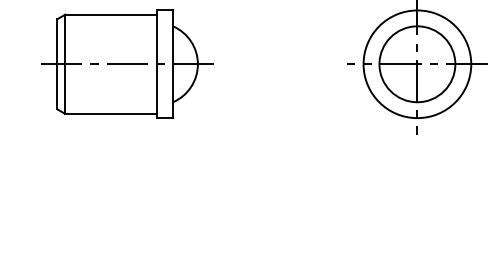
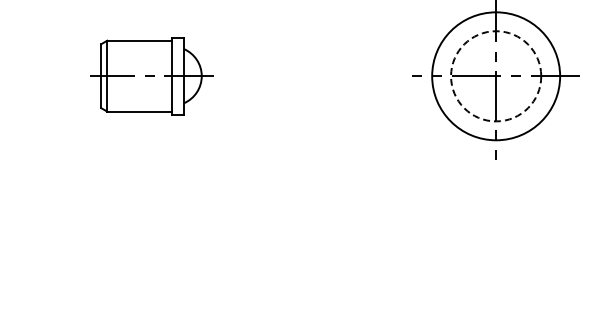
part: (127, 63) -> (151, 75), size x0.6
circle: (417, 64) -> (496, 76), solid -> dashed

